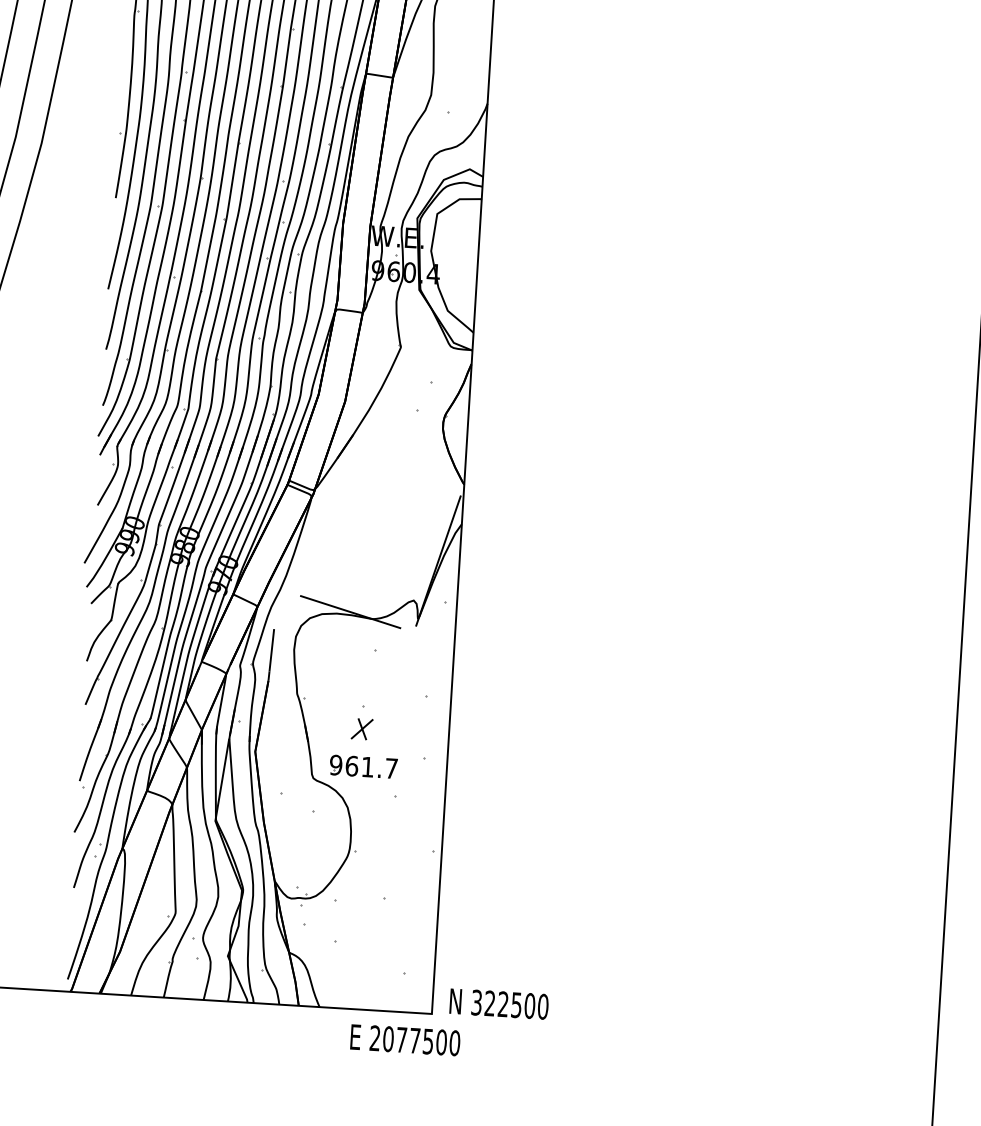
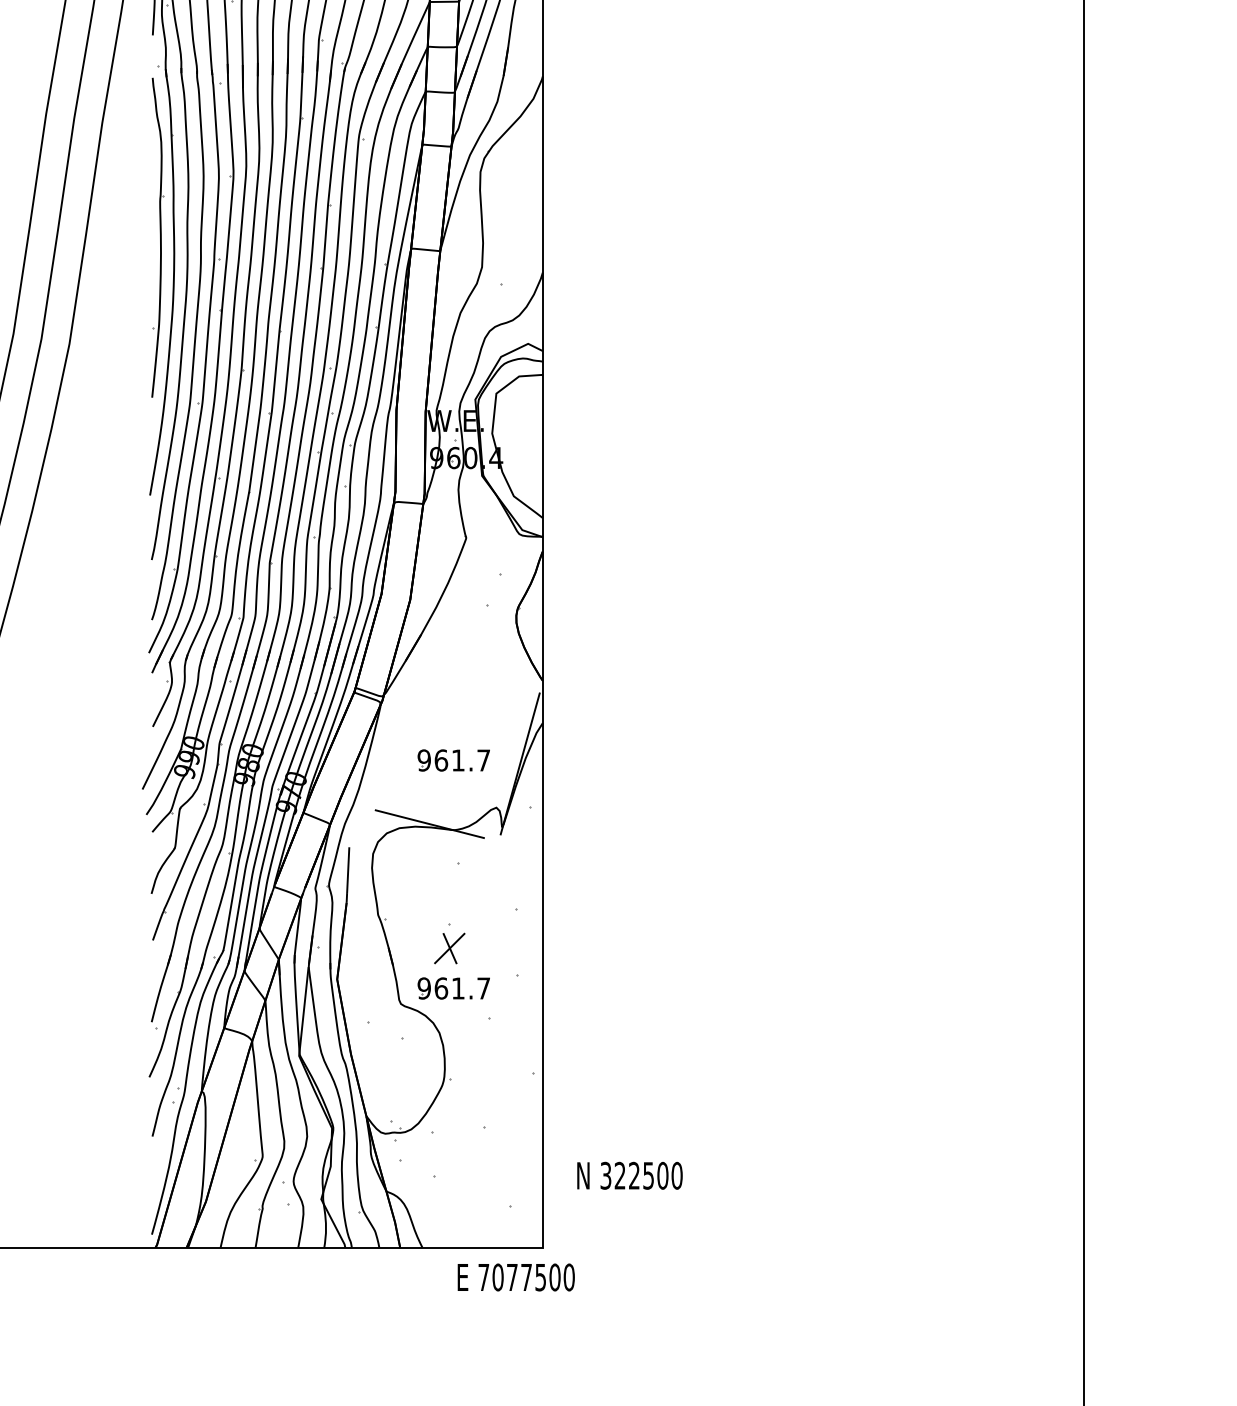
part: (376, 554) -> (453, 760), added
part: (361, 728) -> (449, 947), size x1.4
text: (498, 1003) -> (629, 1175), moved
text: (374, 1037) -> (483, 1276), 2077500 -> 7077500

